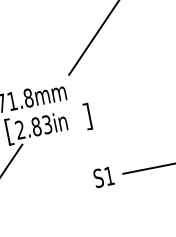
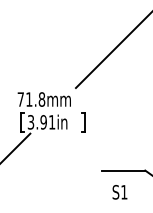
text: (33, 127) -> (41, 122), 2.83in -> 3.91in
text: (103, 177) -> (119, 192), moved

